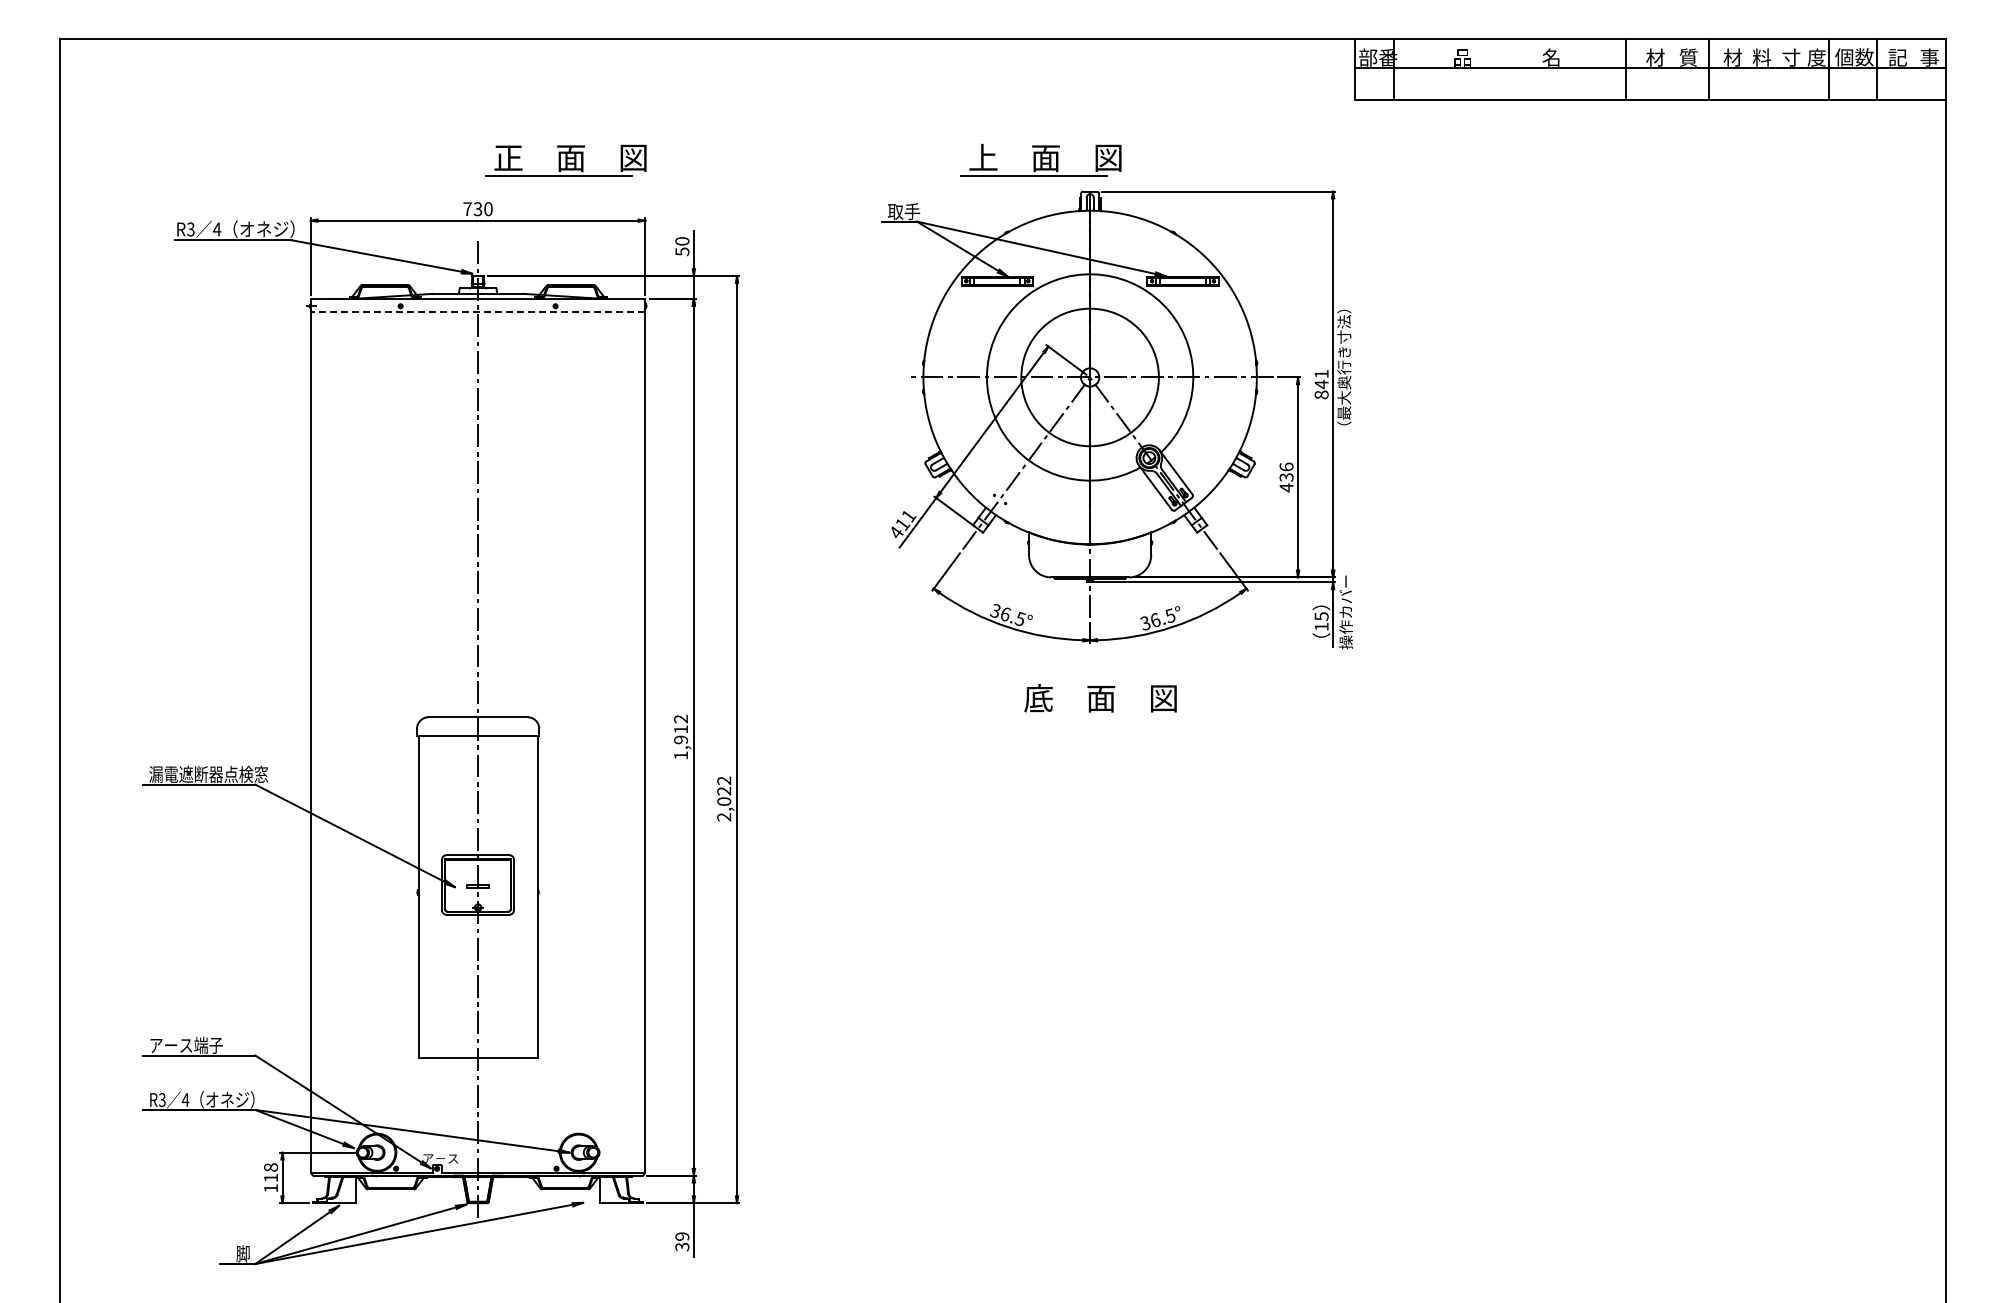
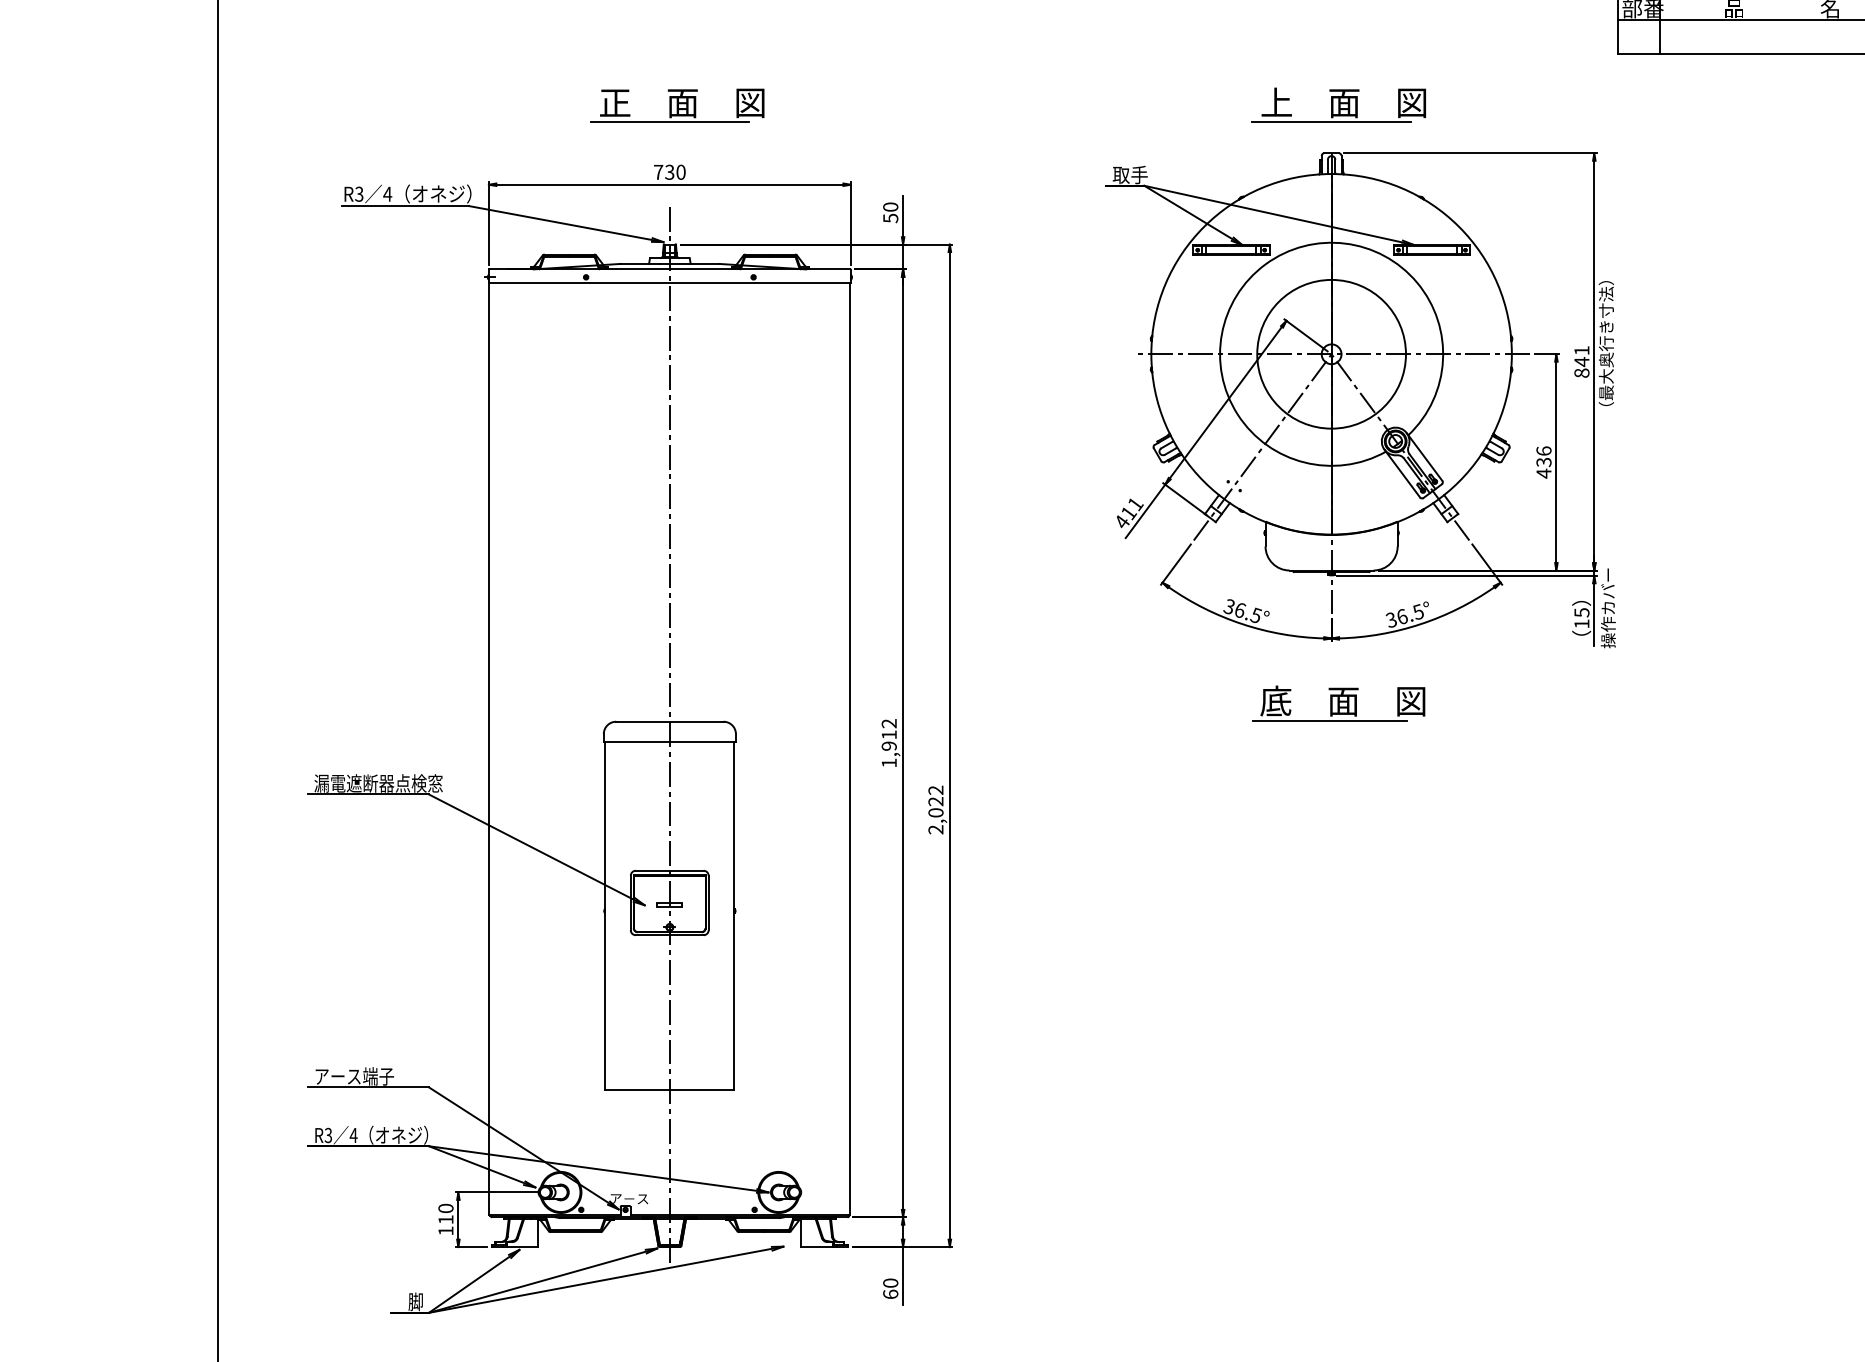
part: (1040, 159) -> (1338, 104), moved
part: (565, 160) -> (676, 105), moved
line: (477, 311) -> (669, 282), dashed -> solid
line: (1088, 716) -> (1329, 720), added
text: (270, 1167) -> (445, 1208), 118 -> 110
text: (682, 1241) -> (890, 1288), 39 -> 60

